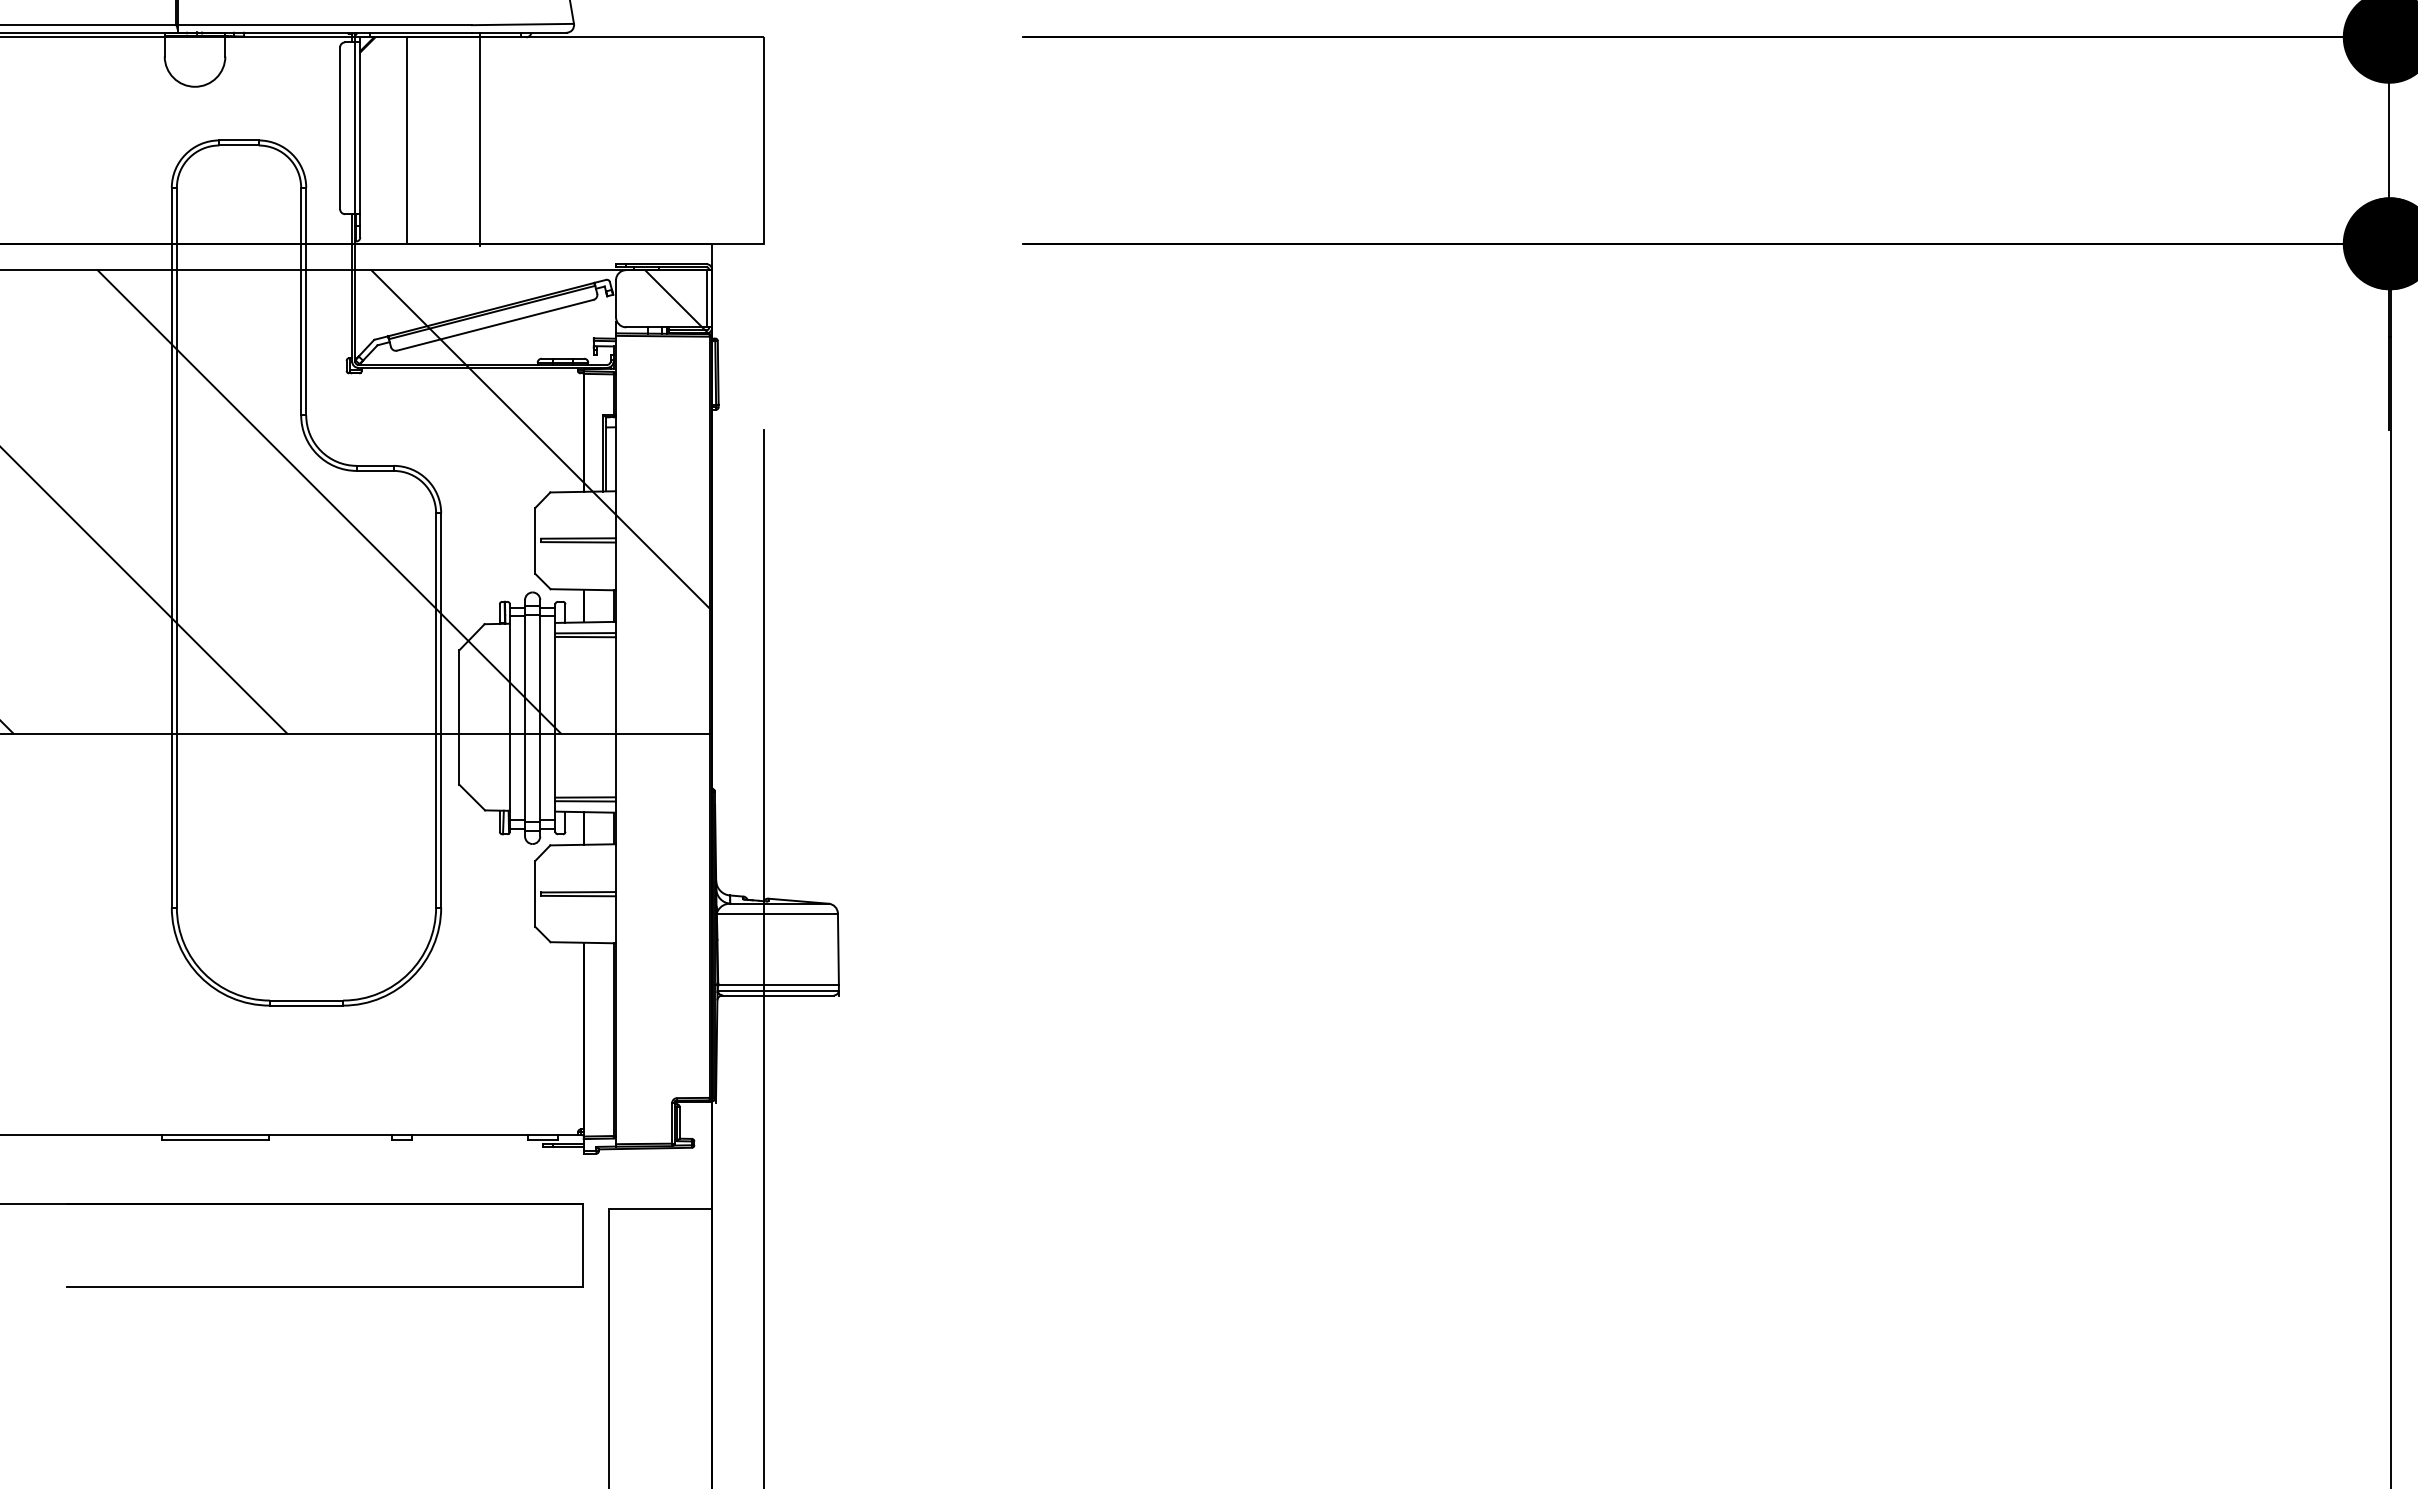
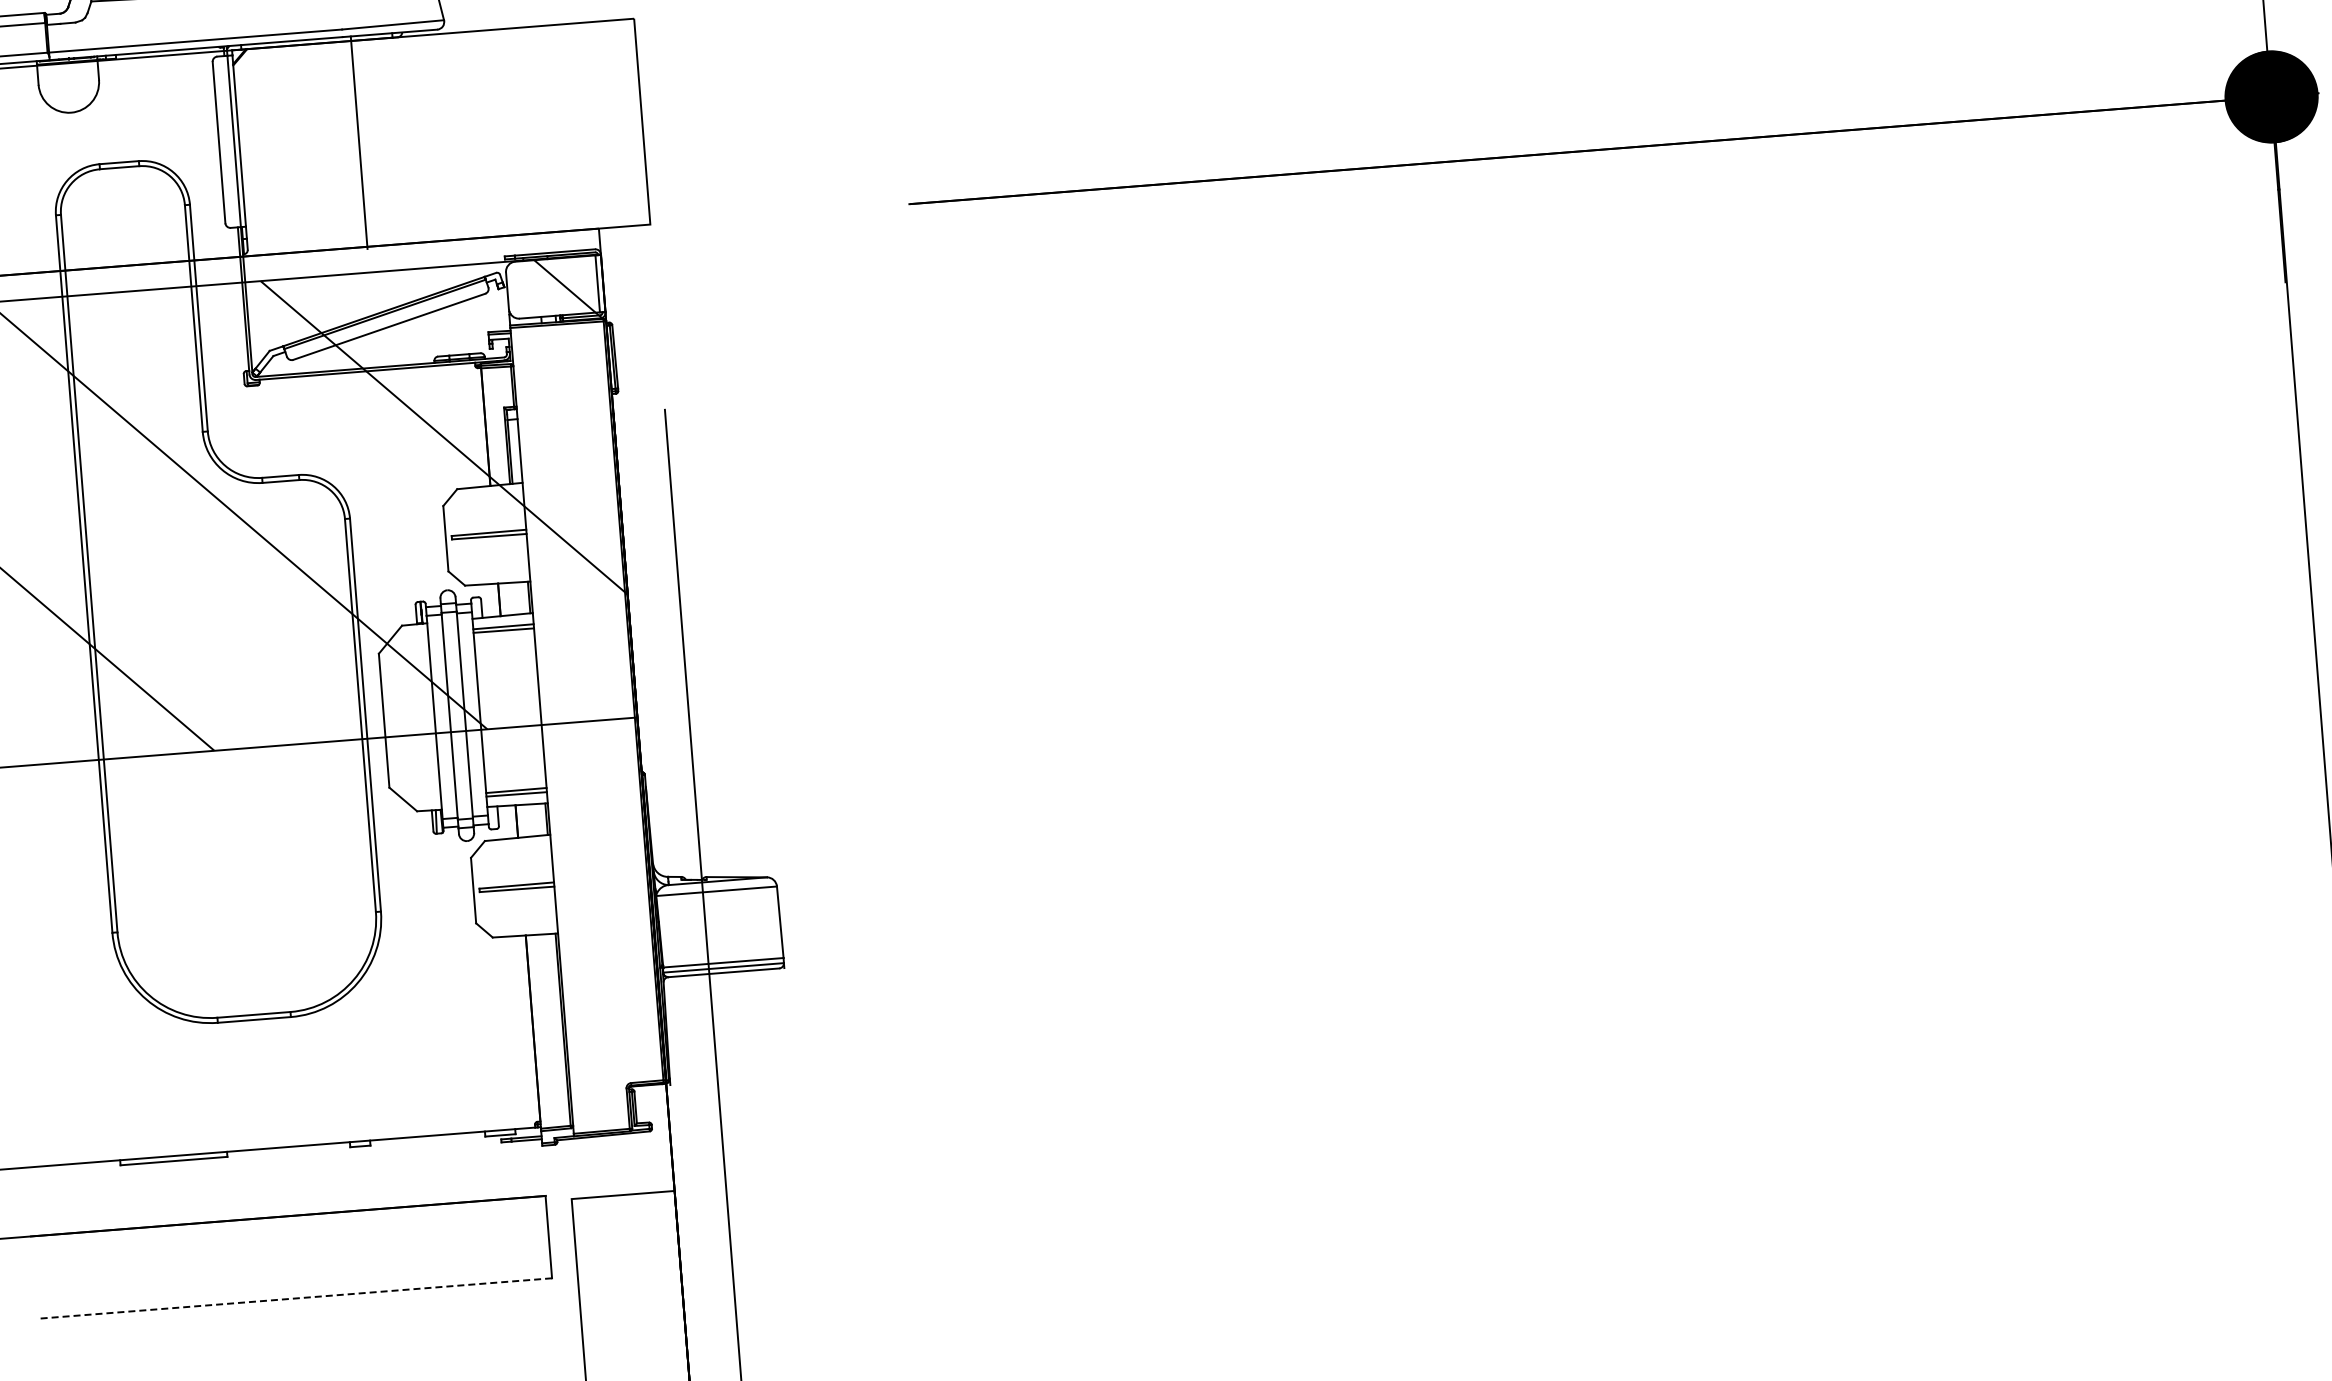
line: (407, 140) -> (287, 149), removed
line: (324, 1286) -> (294, 1298), solid -> dashed

